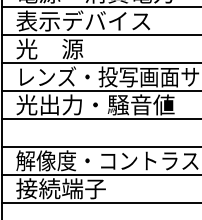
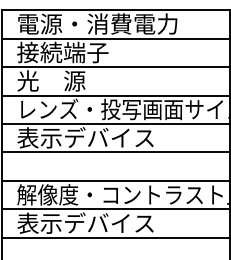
text: (83, 21) -> (85, 52), 表示デバイス -> 接続端子
text: (95, 104) -> (97, 137), 光出力・騒音値 -> 表示デバイス
text: (83, 187) -> (85, 222), 接続端子 -> 表示デバイス

